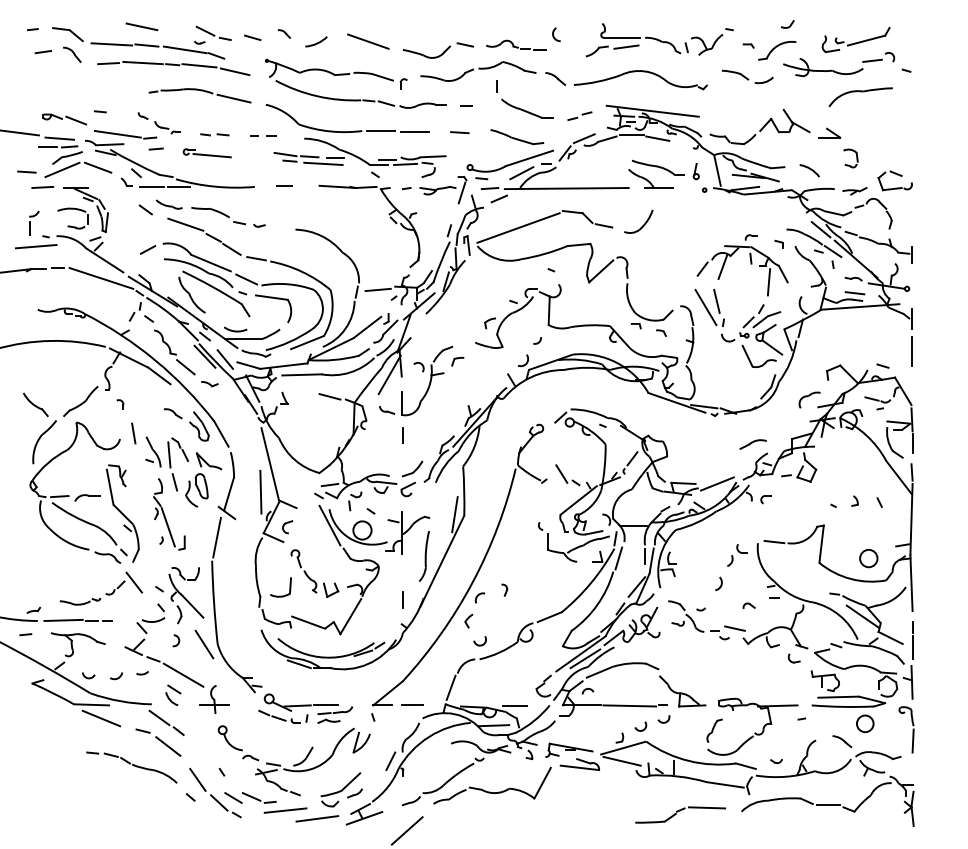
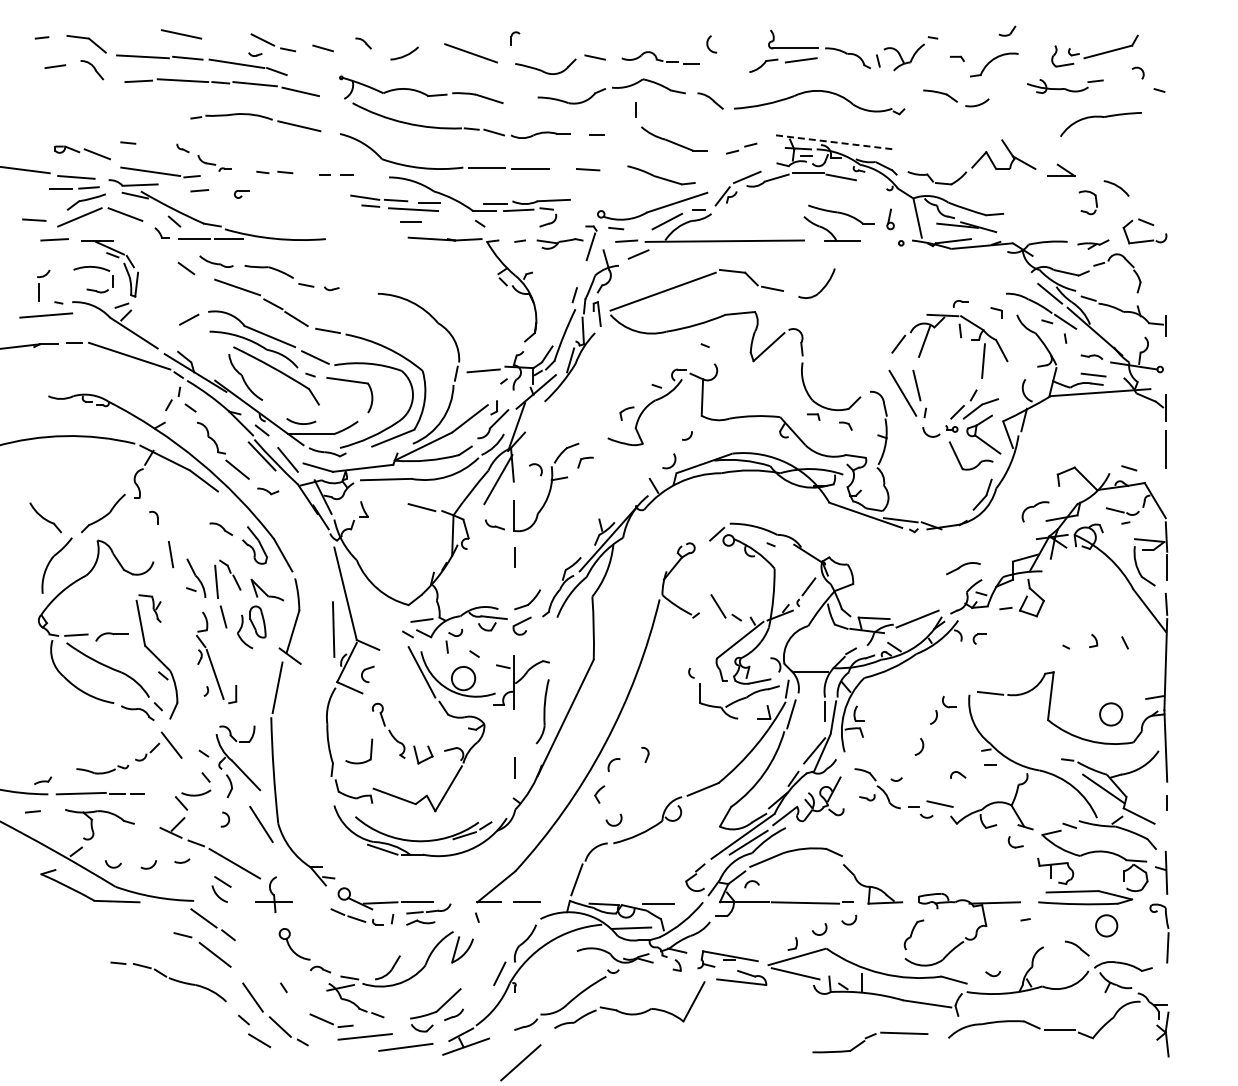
part: (832, 67) -> (1064, 86), size x0.6
part: (403, 84) -> (515, 38), moved
line: (653, 111) -> (835, 142), solid -> dashed
line: (212, 155) -> (271, 199), removed
arc: (810, 170) -> (1117, 187), moved
line: (284, 185) -> (410, 221), moved
line: (454, 514) -> (581, 657), removed
line: (912, 647) -> (1167, 828), removed
line: (101, 718) -> (129, 918), removed
line: (233, 797) -> (259, 1040), moved

